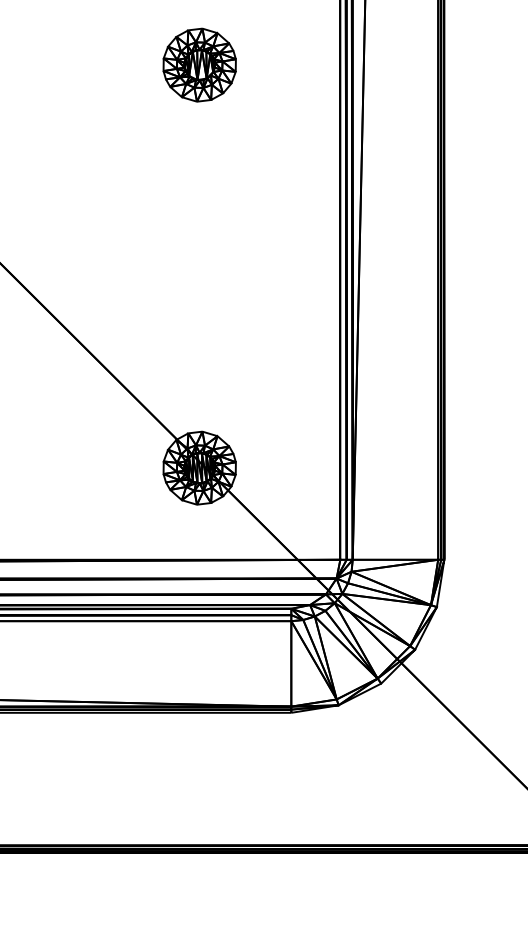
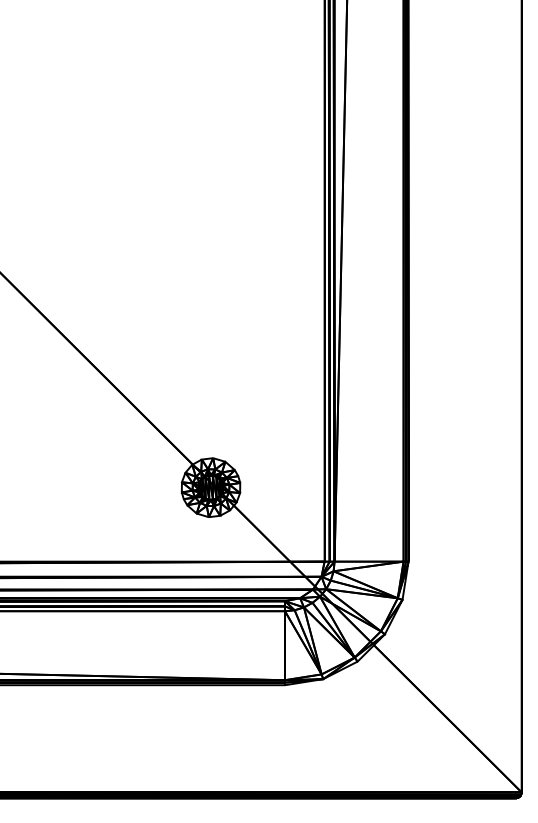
part: (199, 65) -> (210, 162), removed

